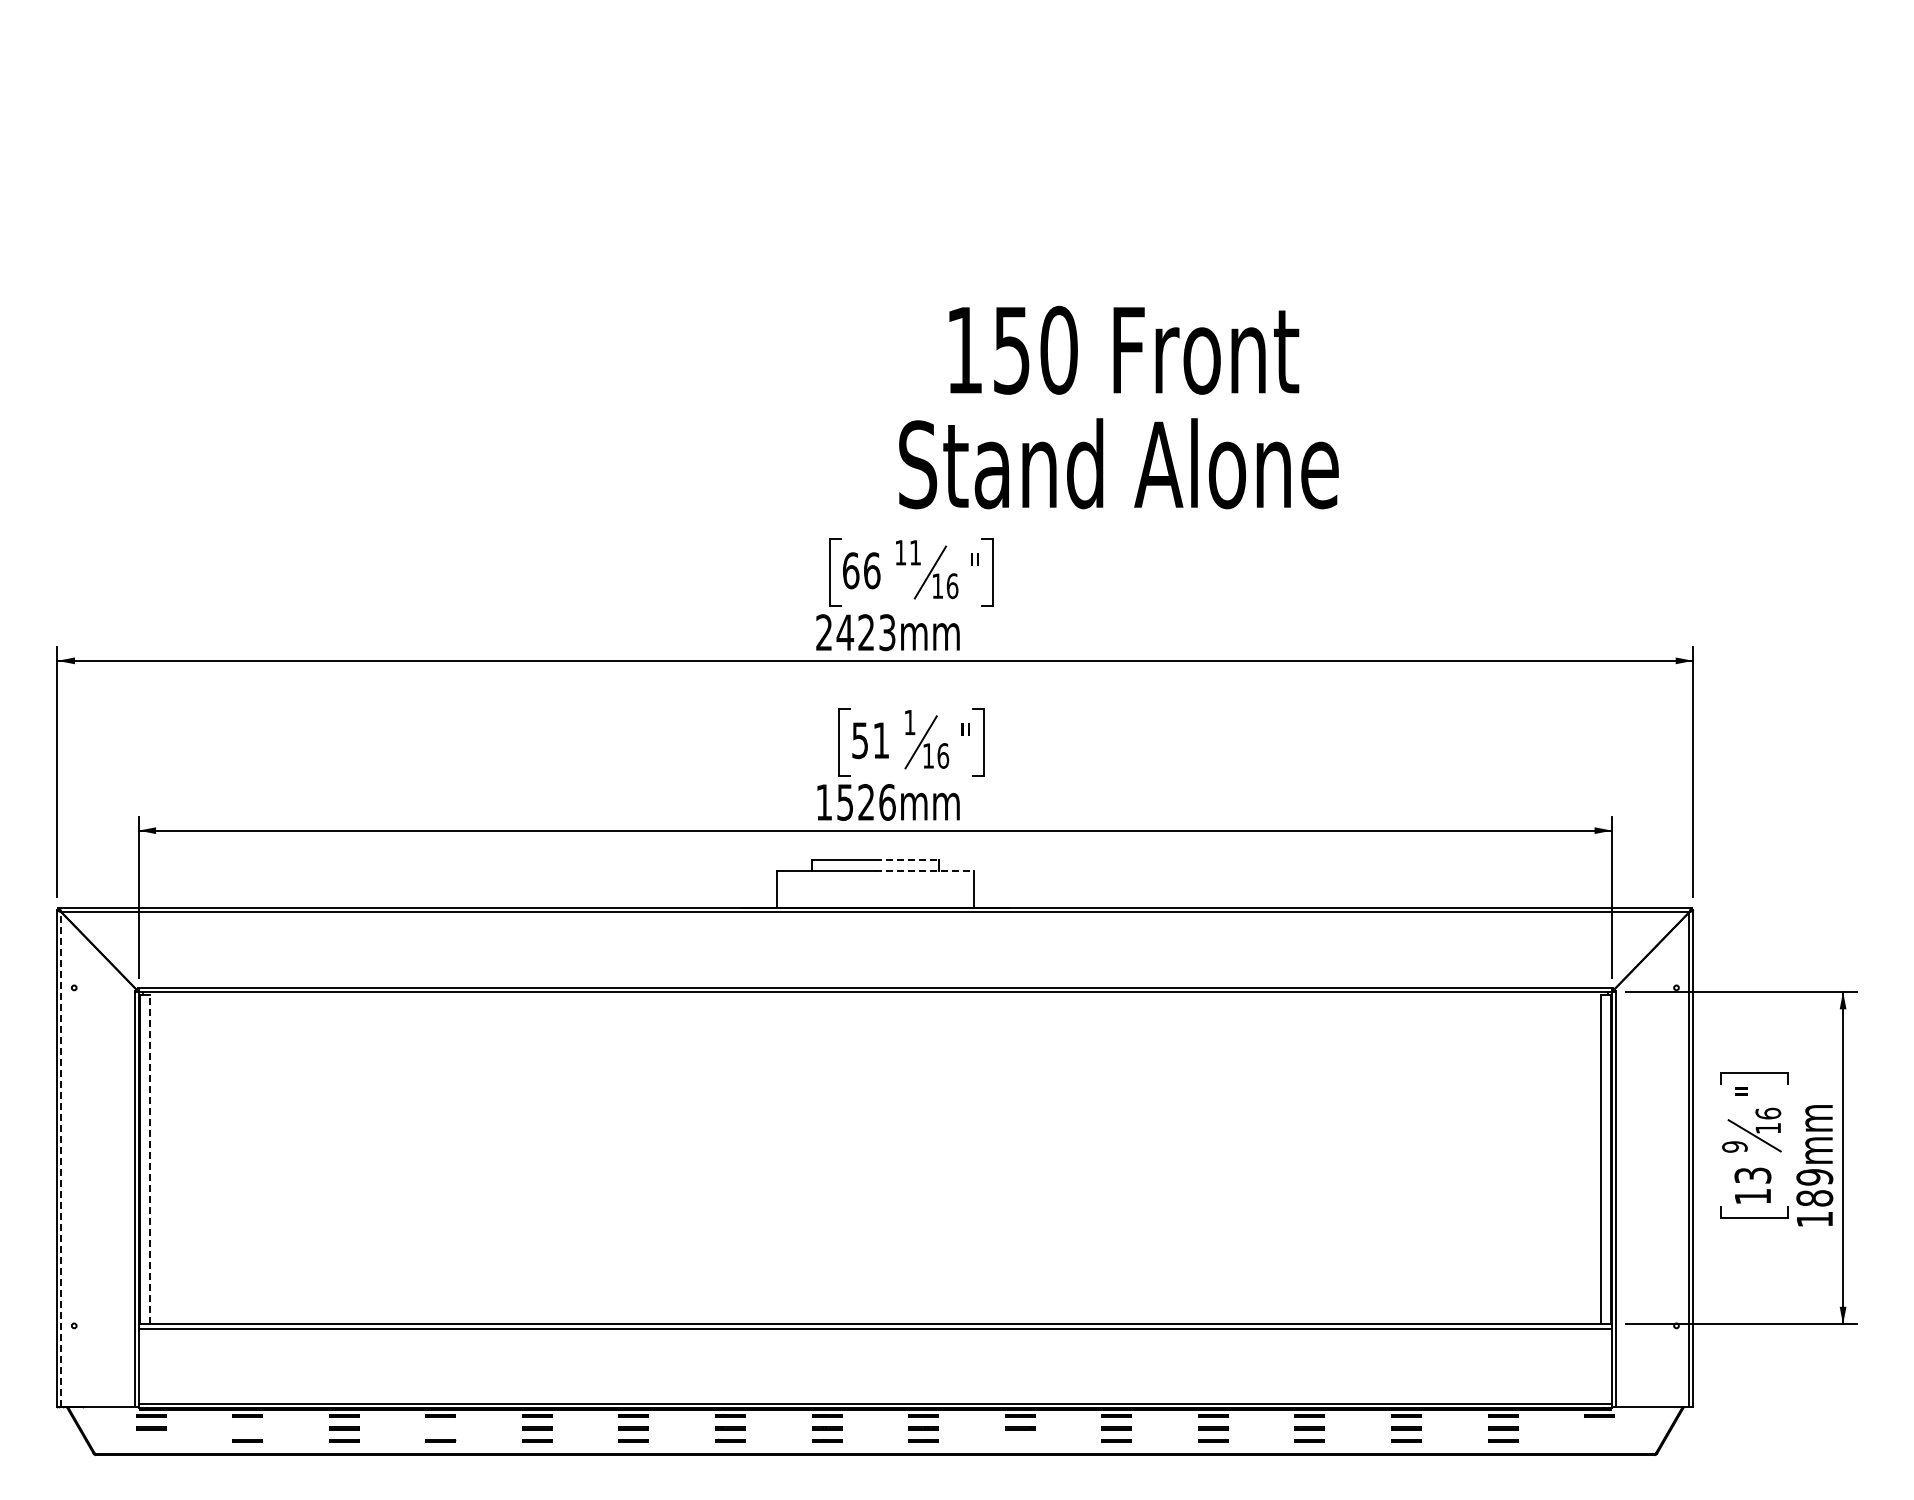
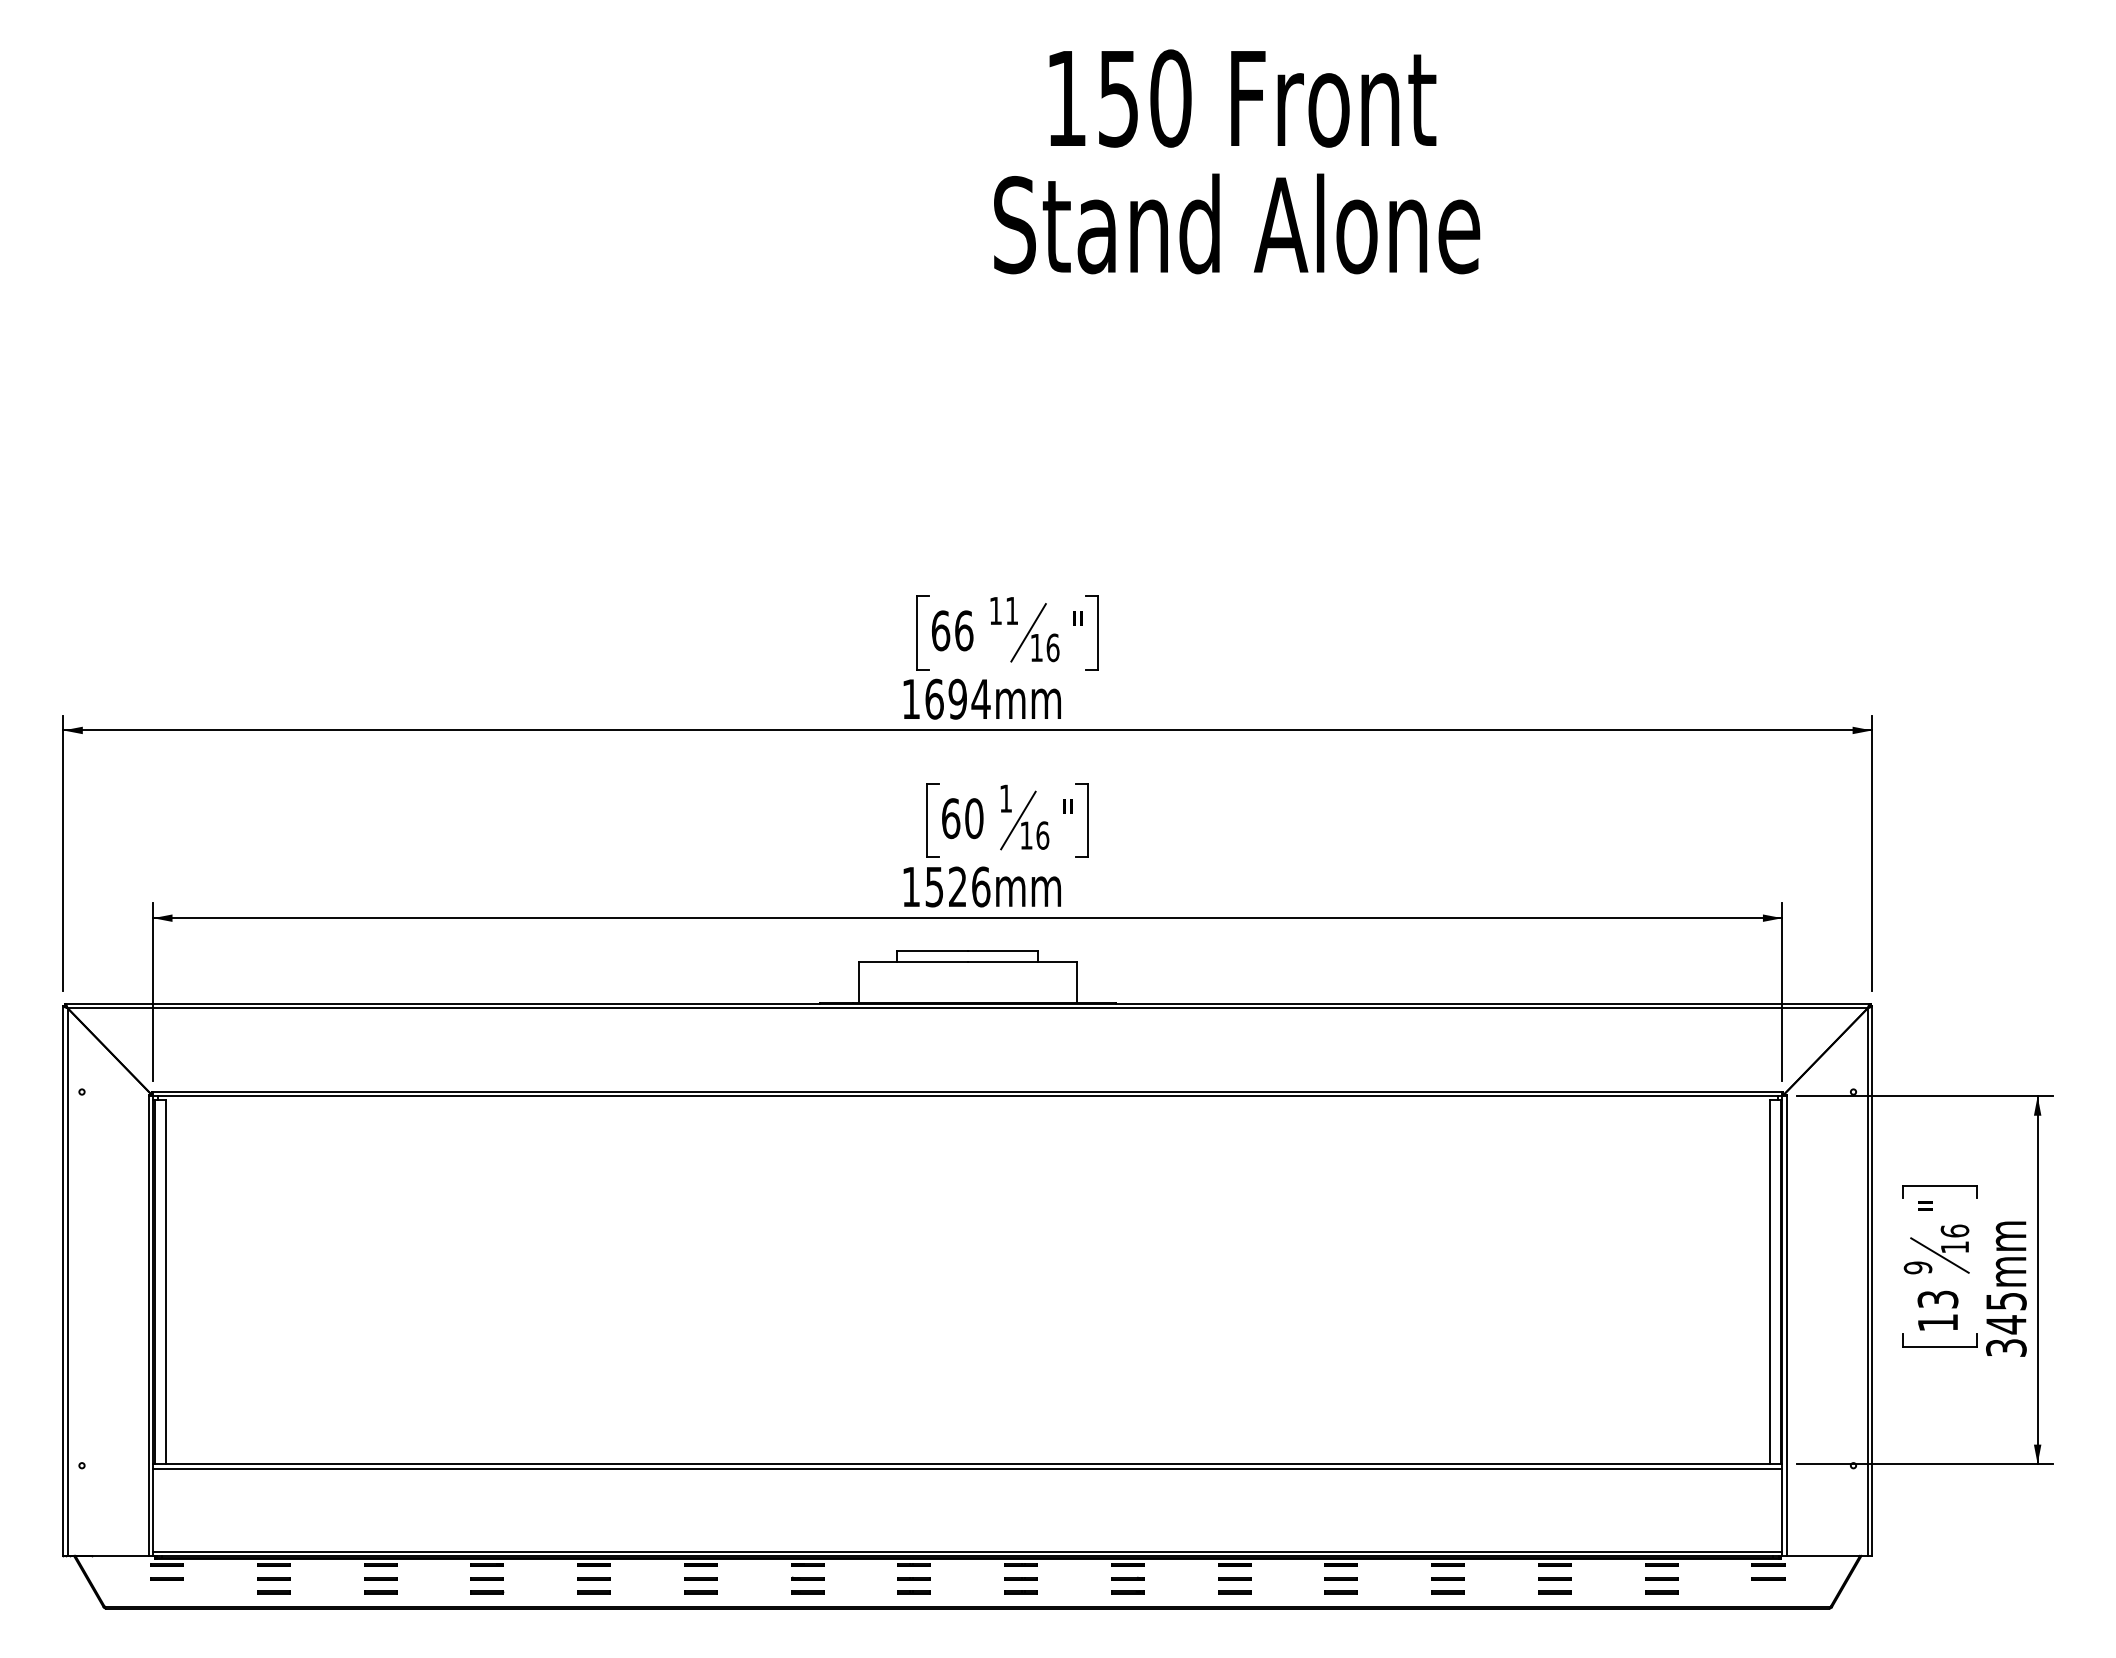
text: (1118, 407) -> (1236, 161), moved
text: (856, 632) -> (946, 699), 2423mm -> 1694mm
text: (870, 740) -> (962, 818), 51 -> 60
line: (907, 859) -> (1003, 950), dashed -> solid
line: (925, 870) -> (1023, 962), dashed -> solid
line: (61, 1159) -> (67, 1281), dashed -> solid
line: (150, 1159) -> (166, 1281), dashed -> solid
text: (1814, 1198) -> (2006, 1324), 189mm -> 345mm
line: (247, 1428) -> (273, 1579), added
line: (440, 1428) -> (486, 1579), added
line: (1599, 1428) -> (1768, 1579), added
line: (1020, 1440) -> (1128, 1592), added

